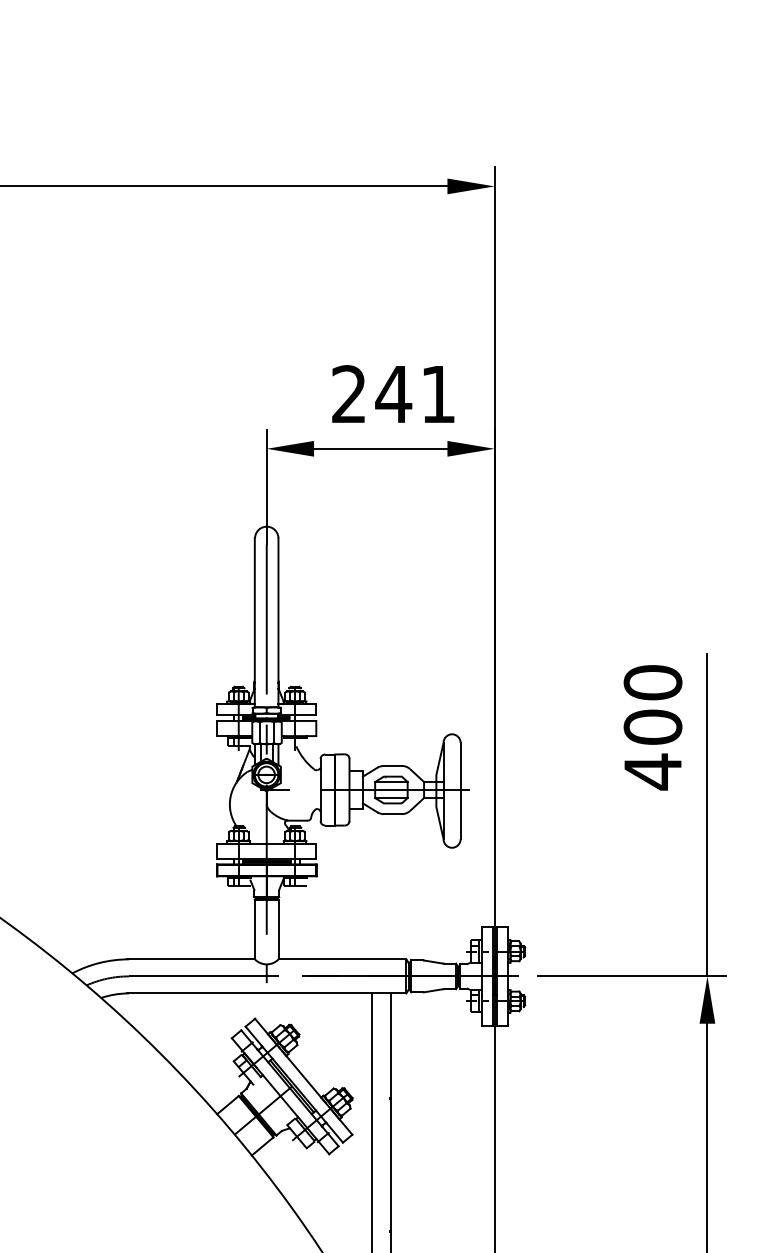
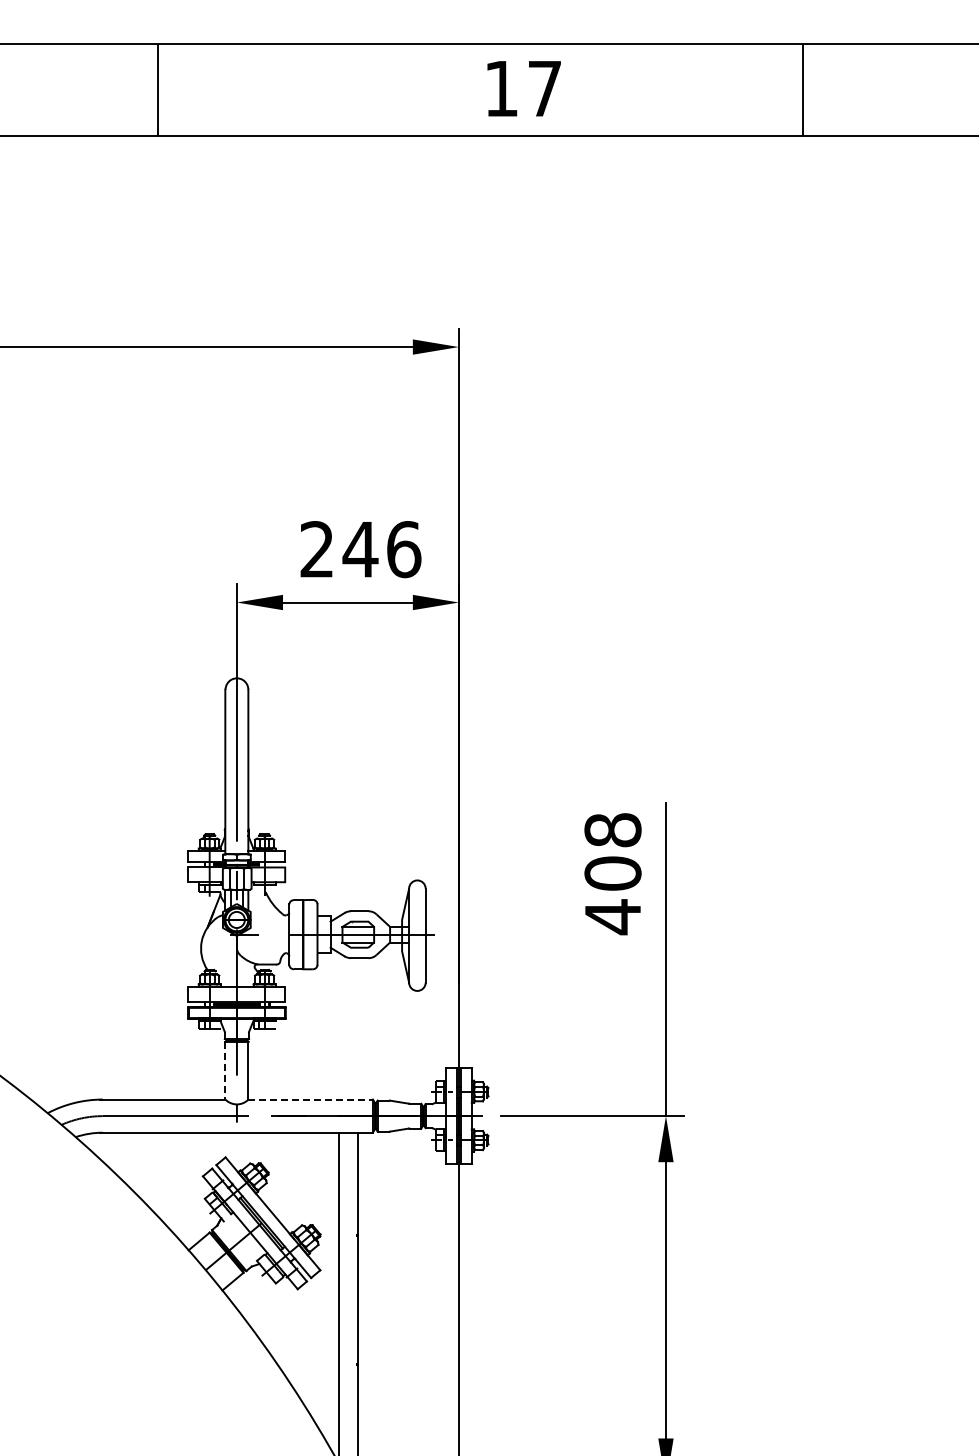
text: (438, 394) -> (404, 549), 241 -> 246
text: (652, 682) -> (612, 830), 400 -> 408
line: (254, 929) -> (225, 1070), solid -> dashed
line: (343, 959) -> (311, 1099), solid -> dashed

